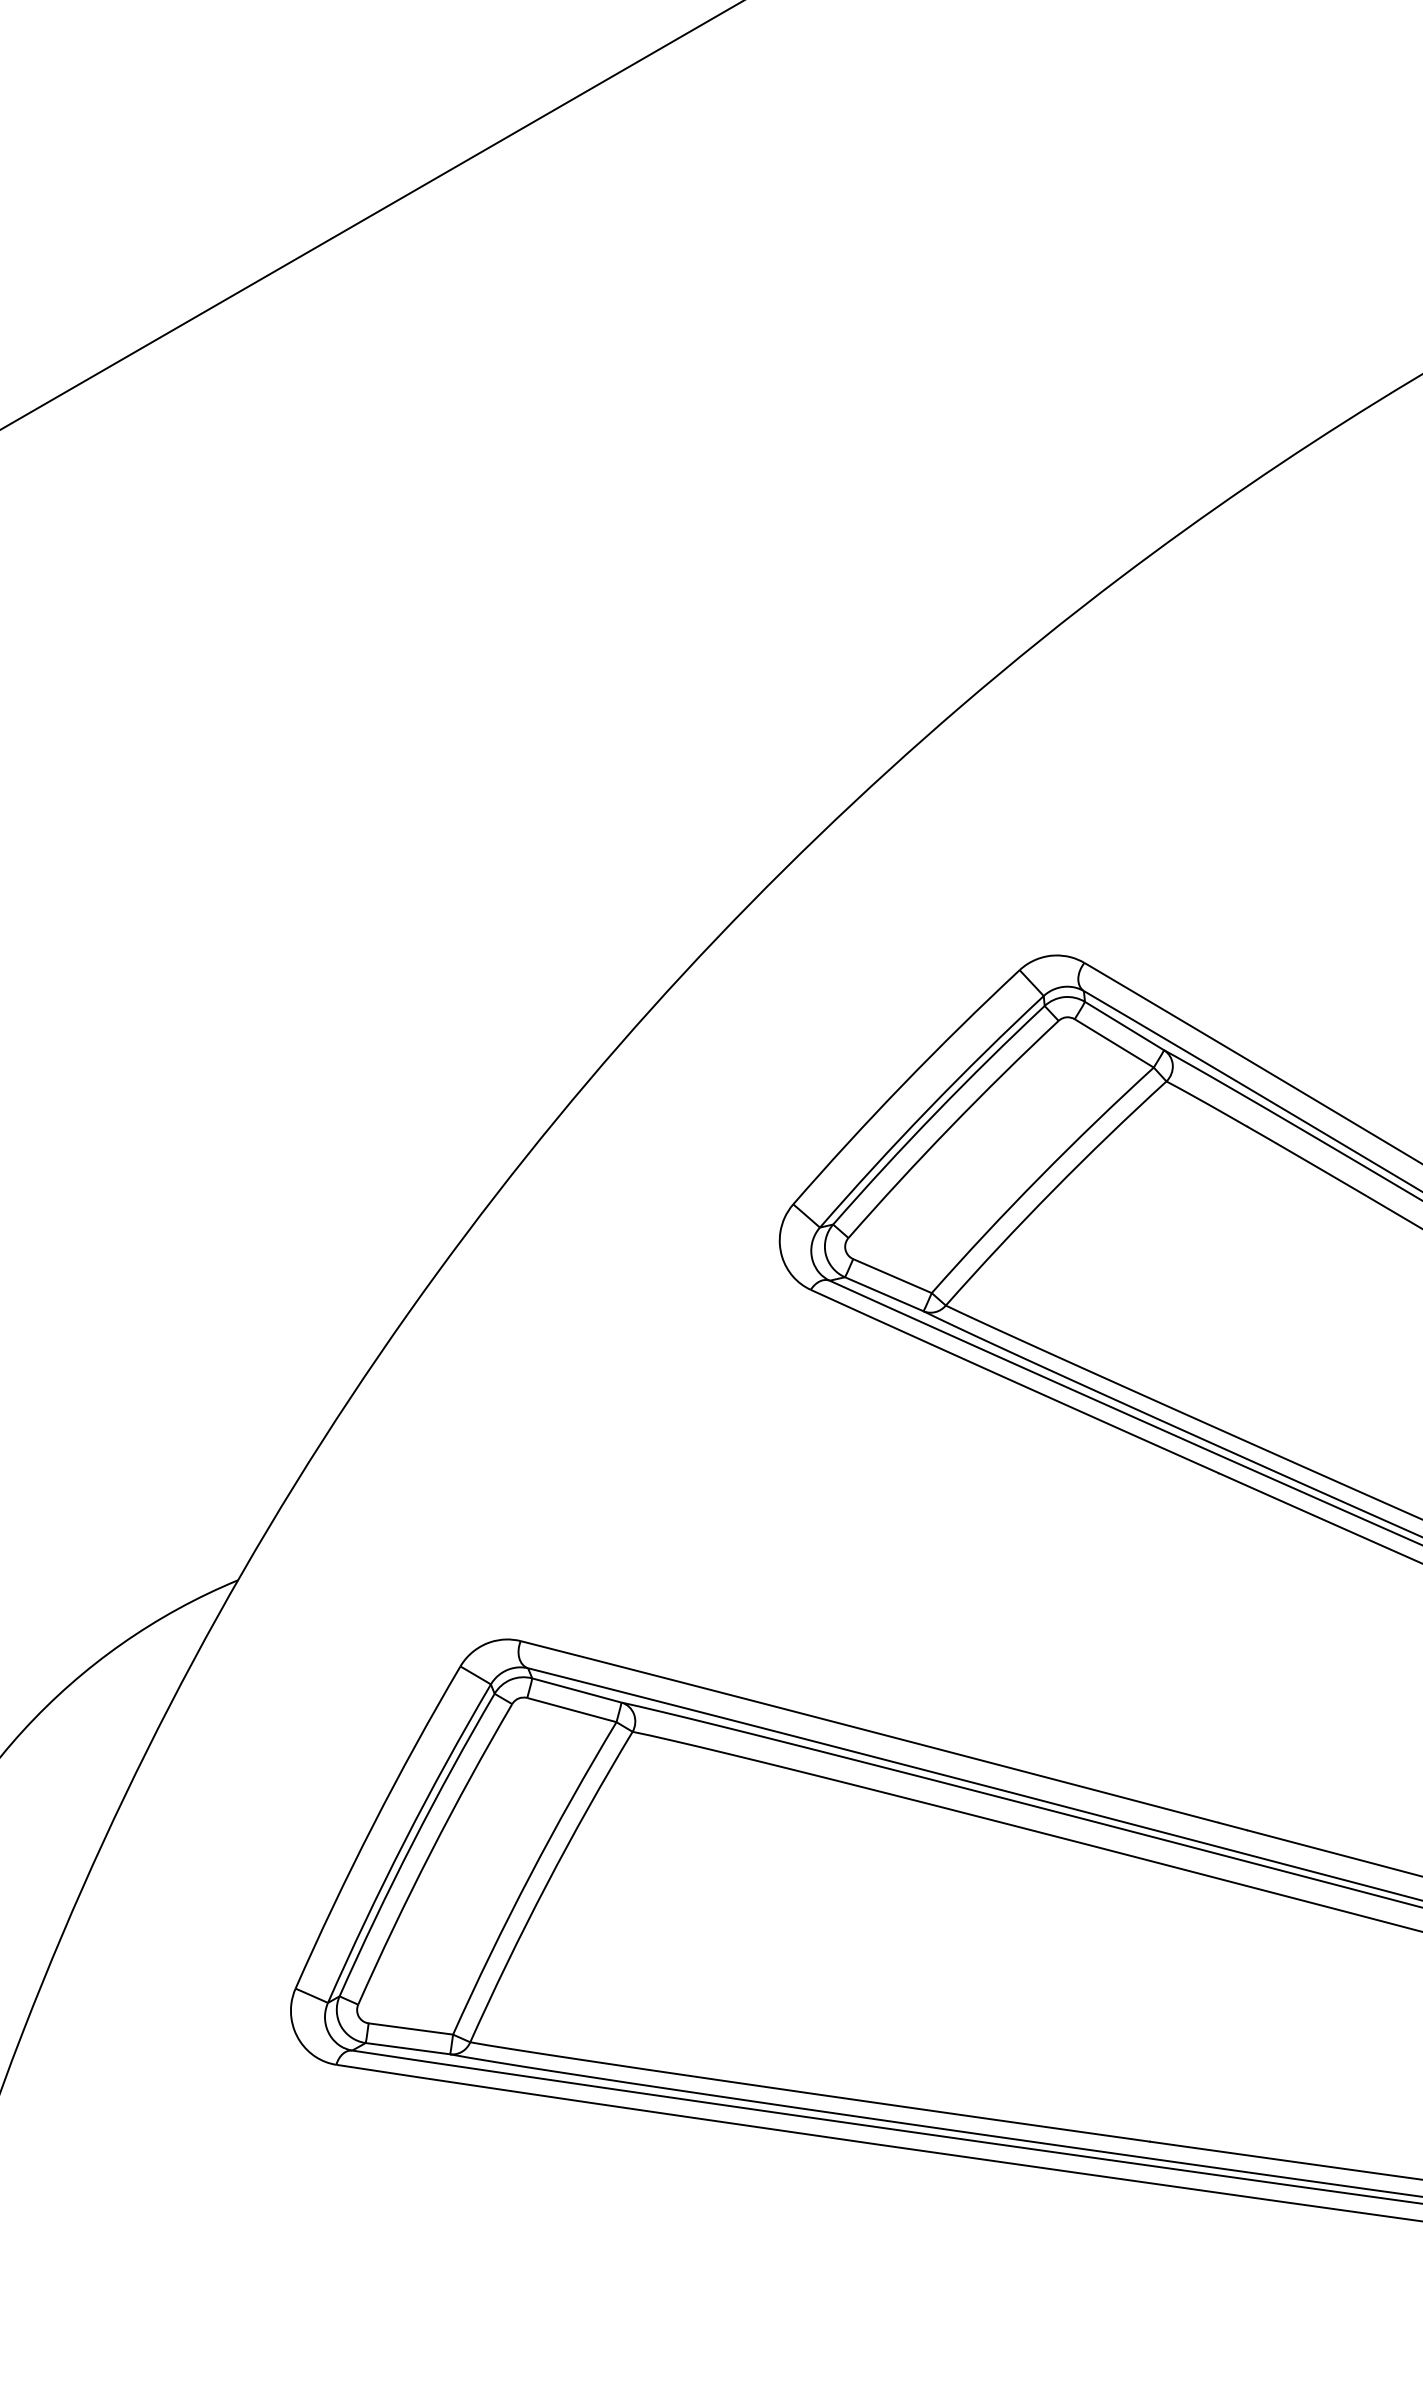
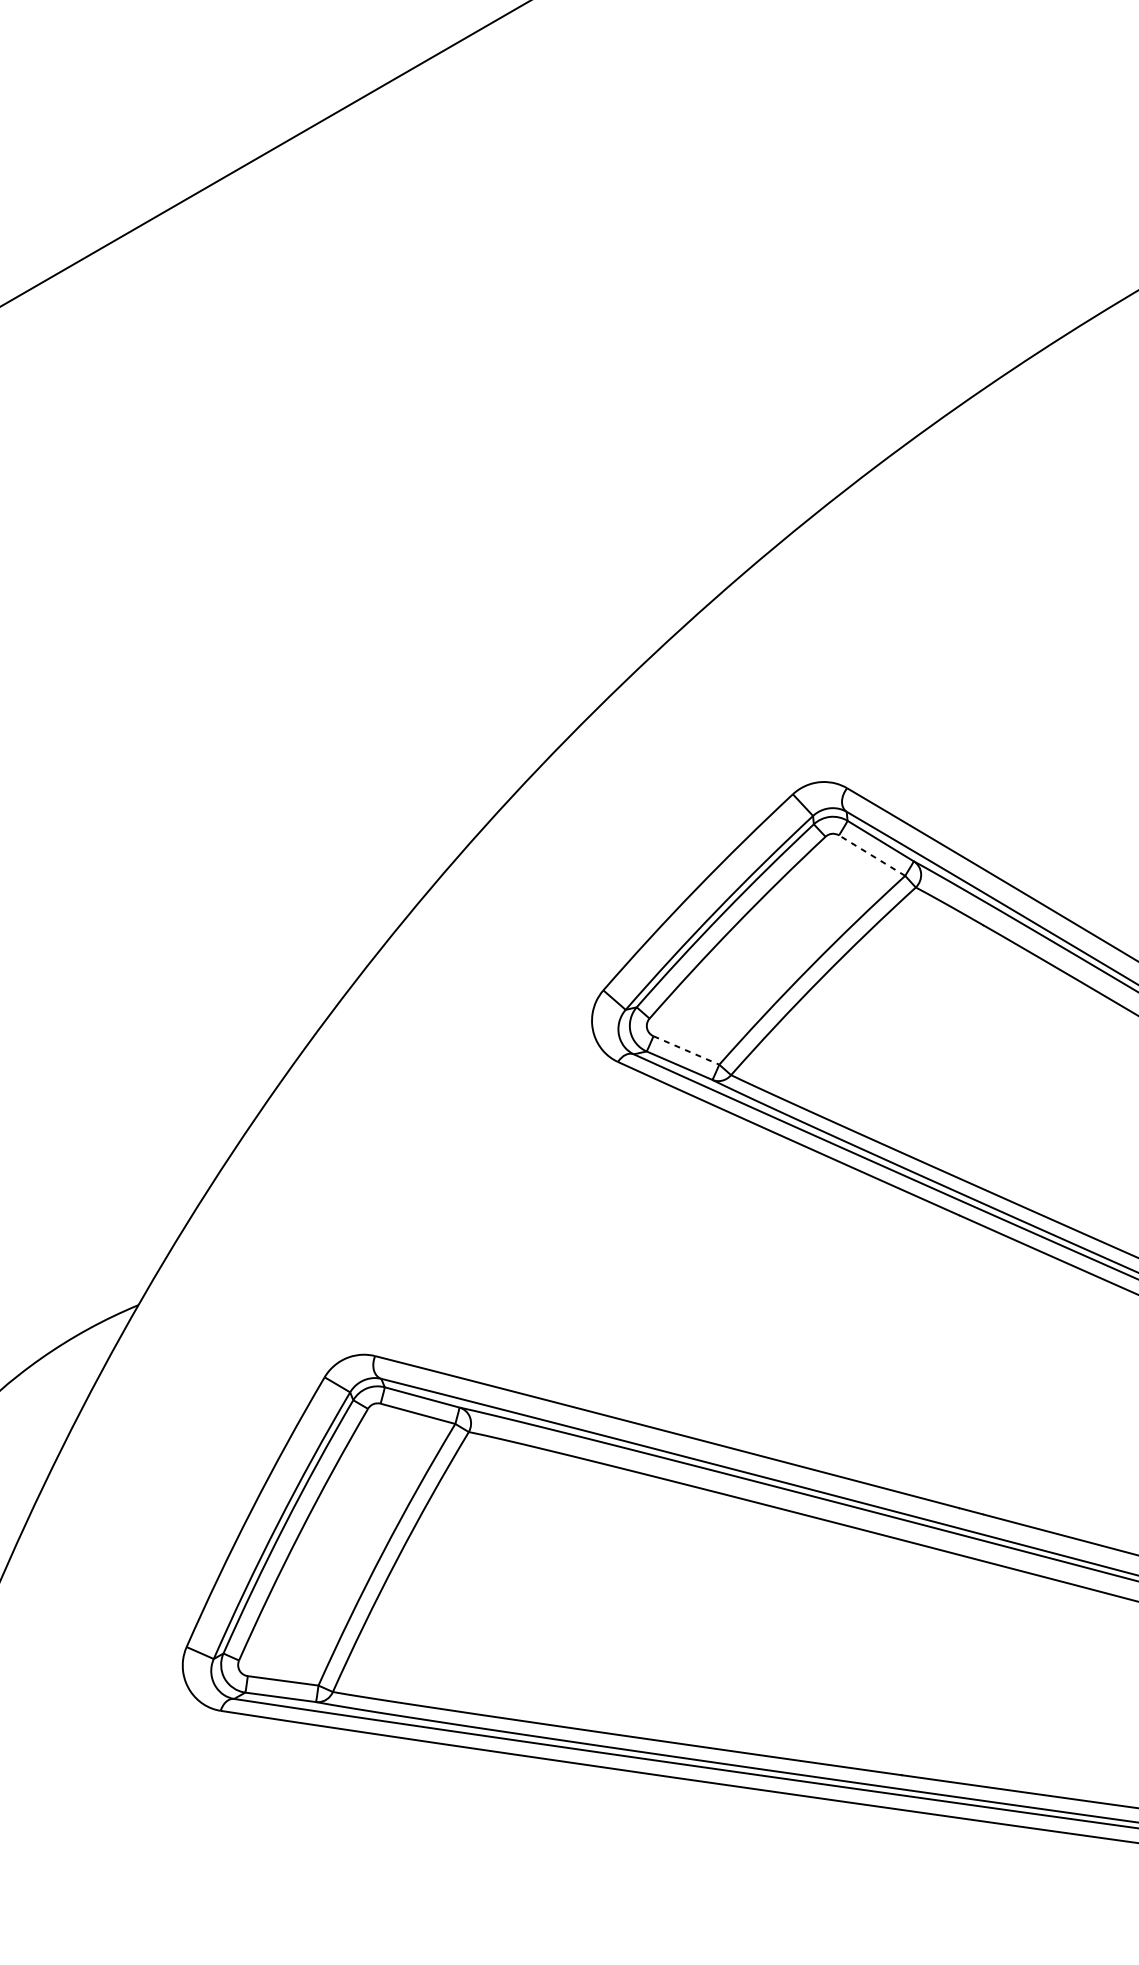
line: (1113, 1043) -> (871, 855), solid -> dashed
line: (892, 1276) -> (686, 1050), solid -> dashed

